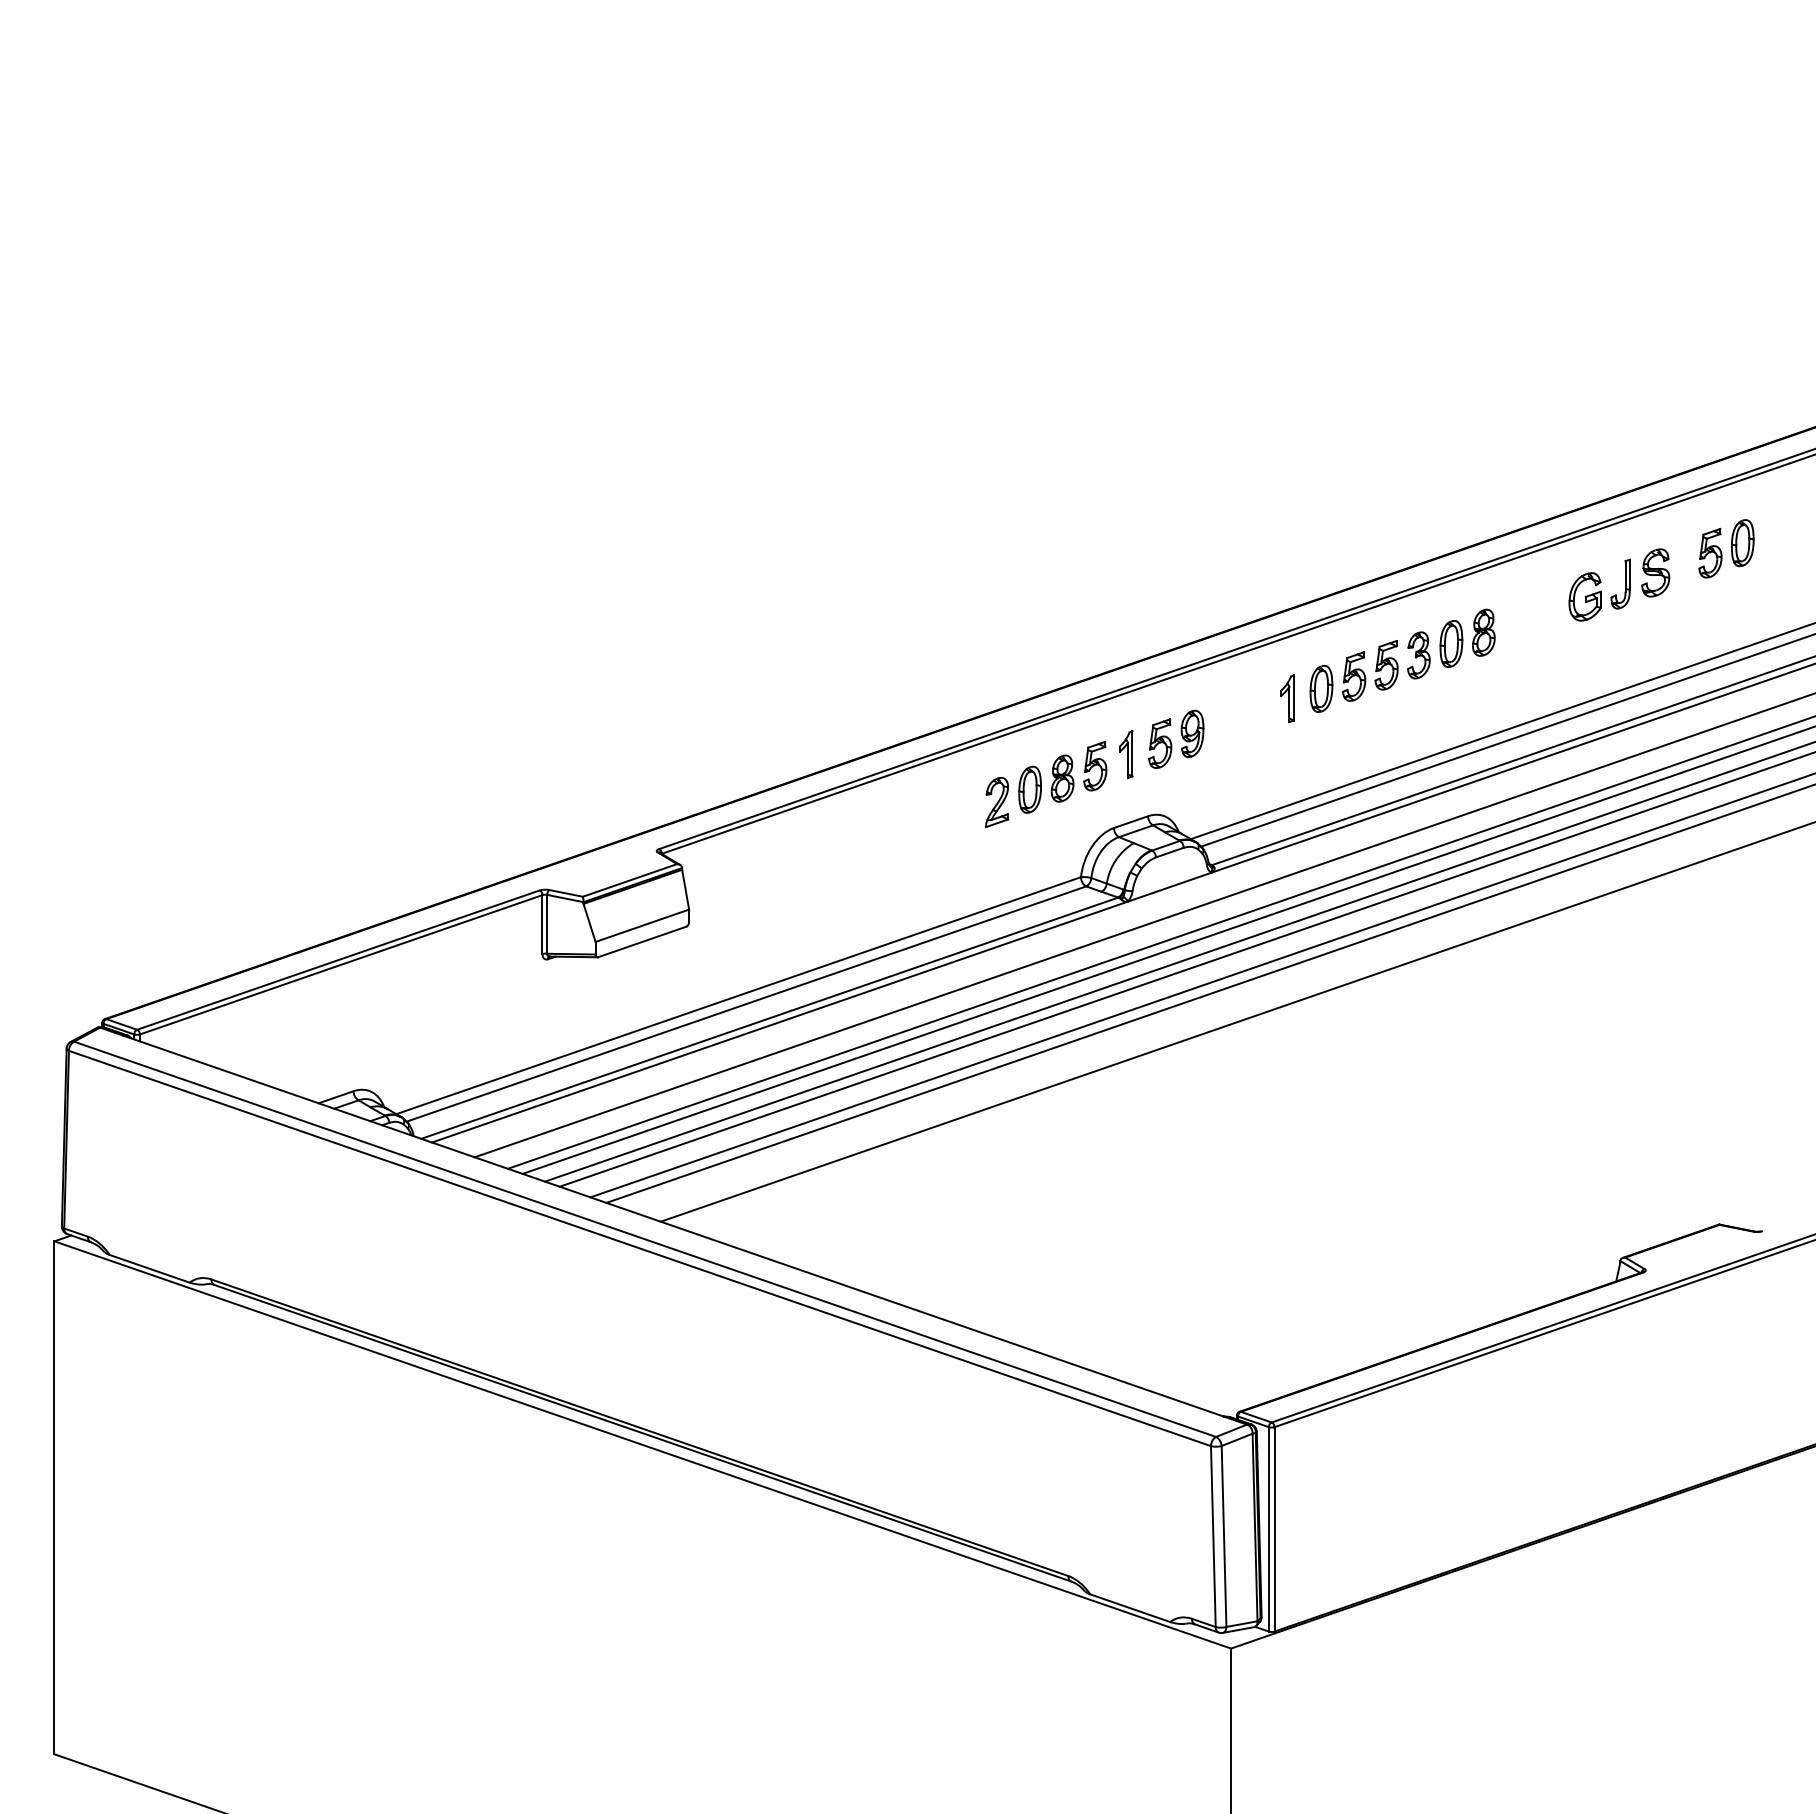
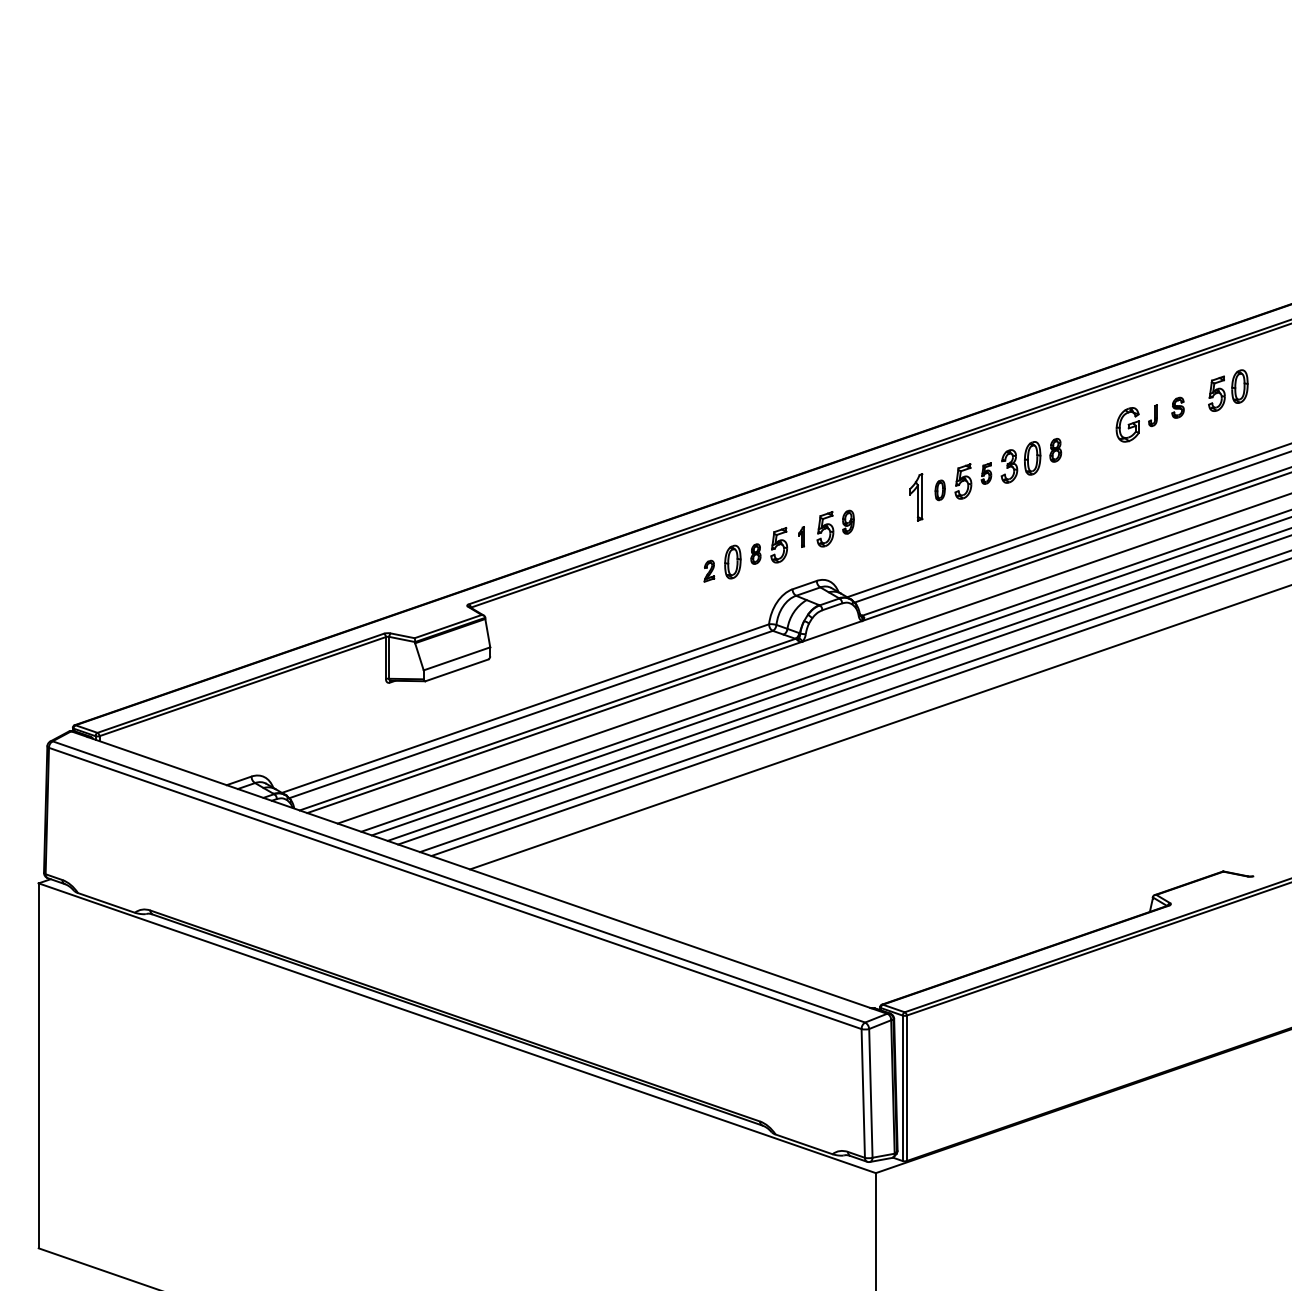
part: (1655, 572) -> (1177, 407), size x0.6
part: (1620, 583) -> (1152, 415), size x0.6
part: (1483, 632) -> (1055, 450), size x0.7
part: (1386, 665) -> (986, 473), size x0.6
part: (1321, 688) -> (940, 490), size x0.6
part: (1287, 698) -> (916, 497), size x1.4
part: (1192, 733) -> (848, 522), size x0.7
part: (1126, 754) -> (801, 536), size x0.6
part: (1062, 778) -> (755, 554), size x0.6
part: (996, 802) -> (708, 571), size x0.6

